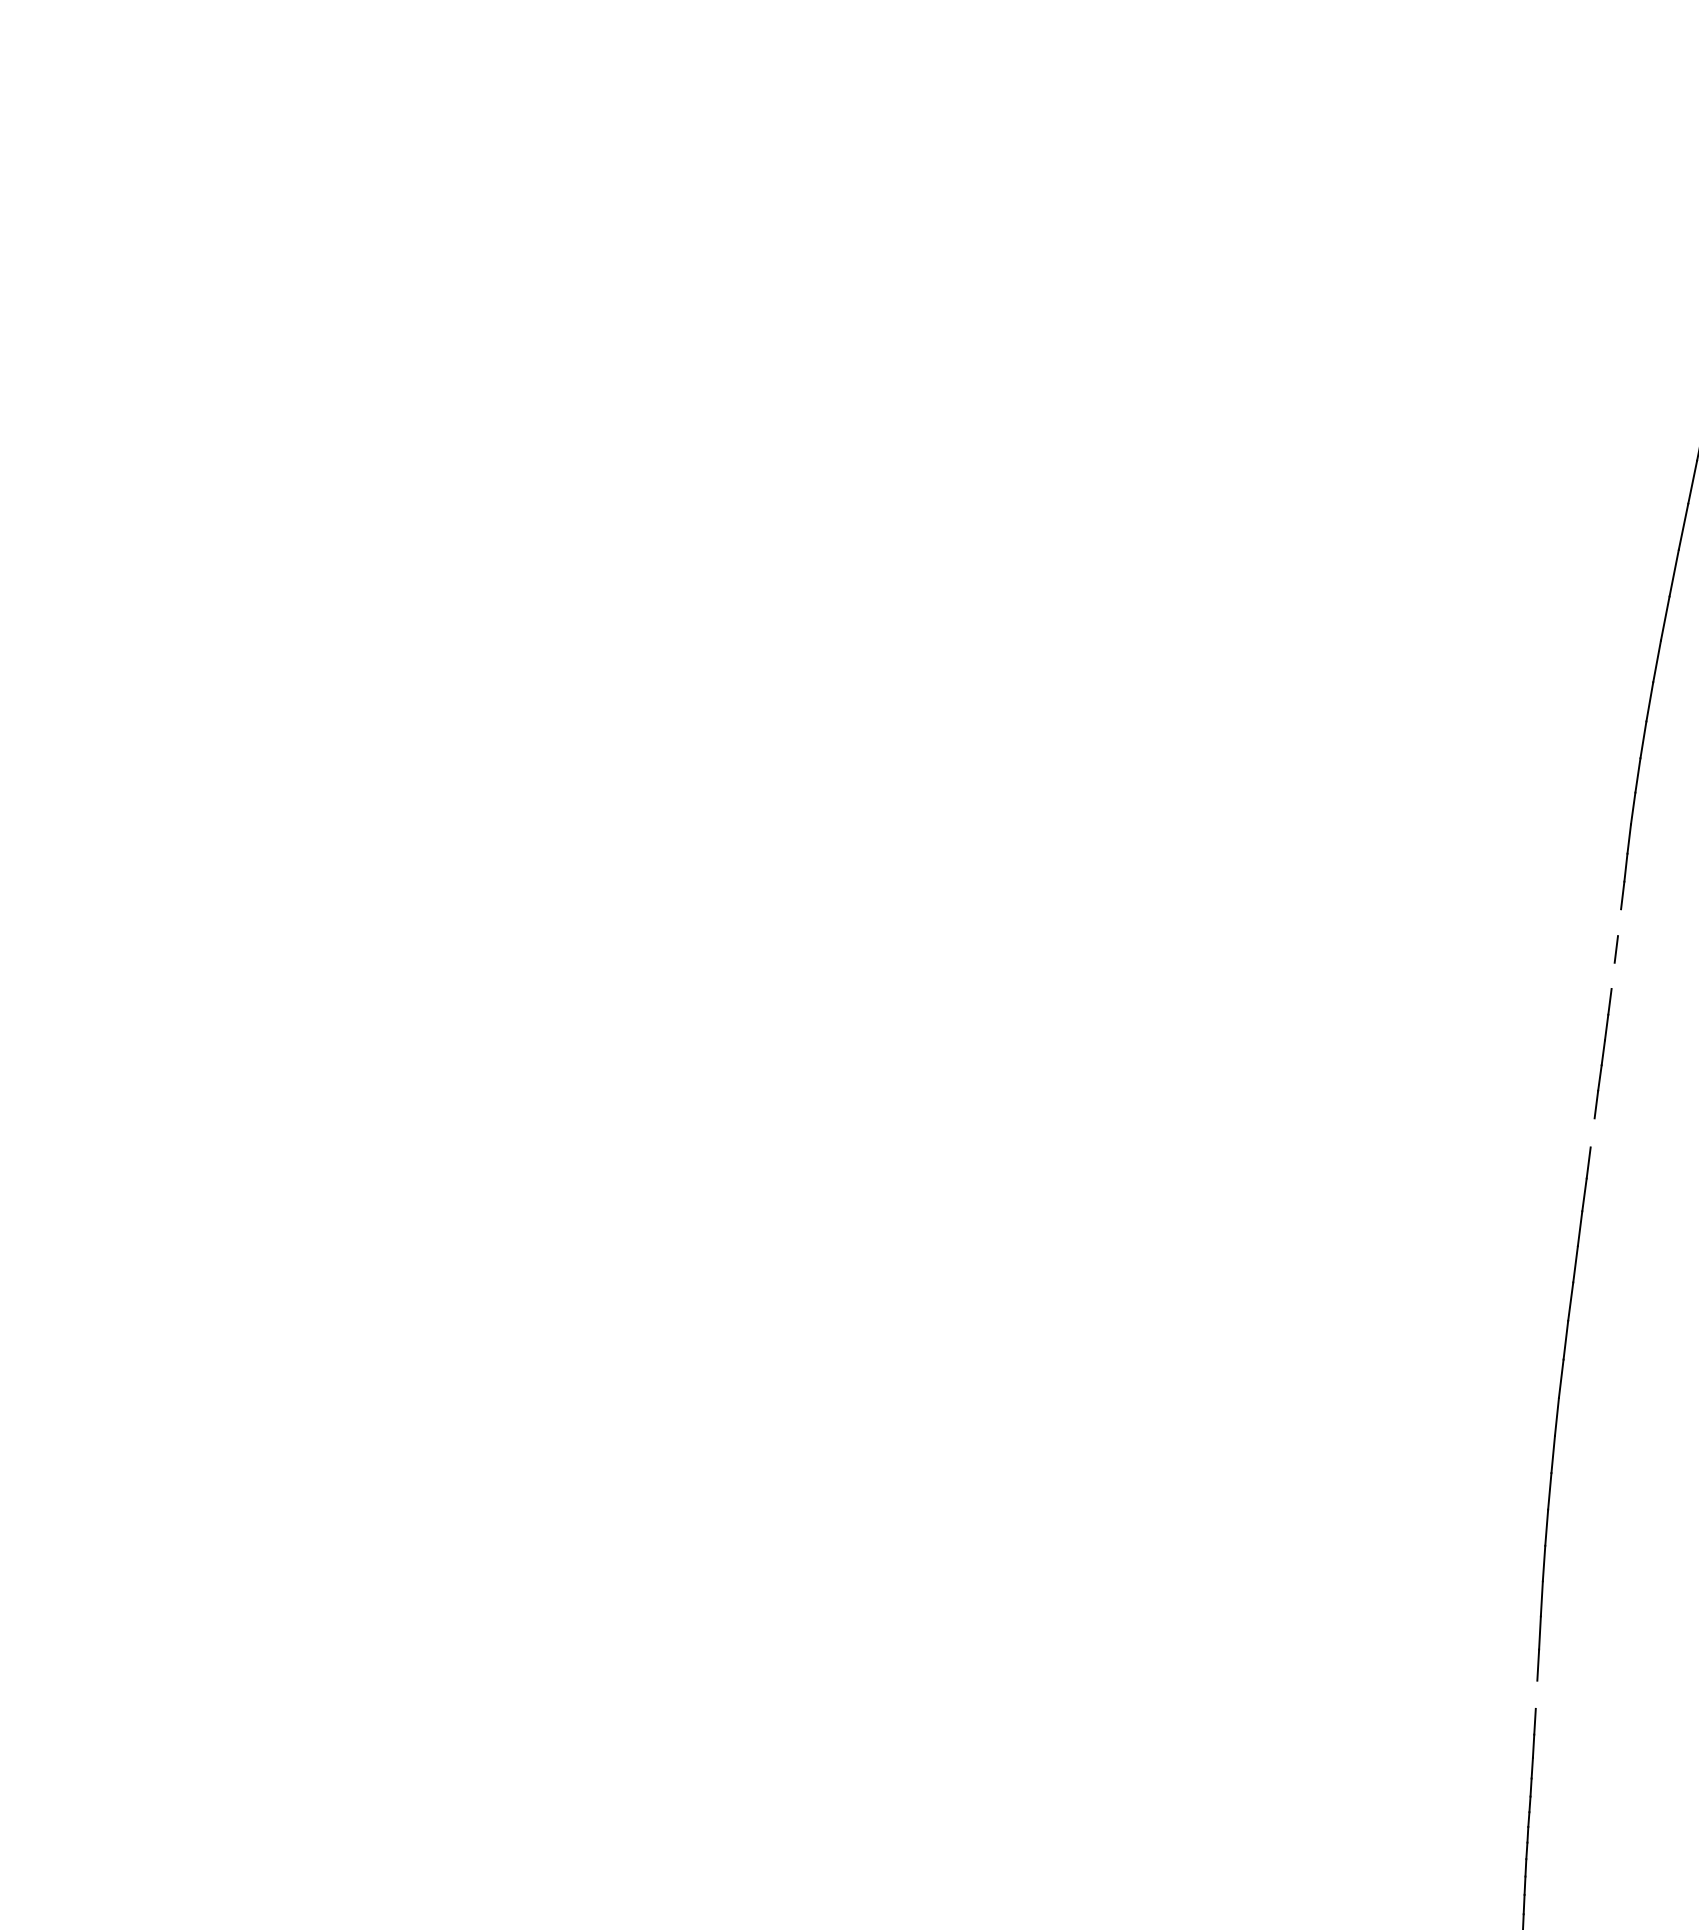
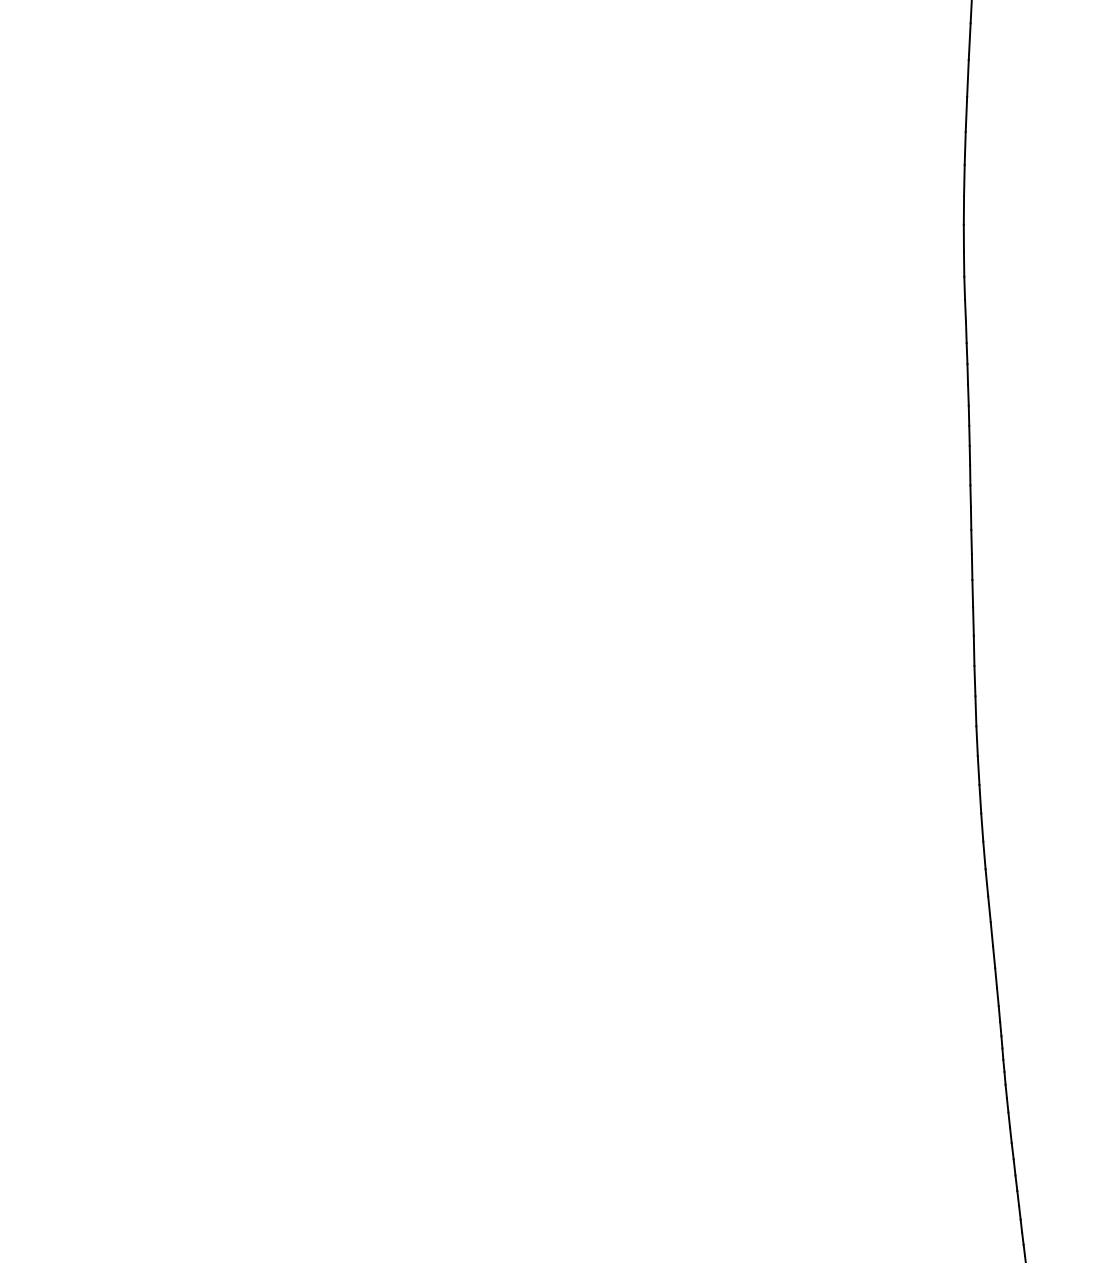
line: (1619, 922) -> (967, 353), added
line: (1612, 975) -> (967, 395), added
line: (1592, 1132) -> (970, 518), added
line: (1536, 1694) -> (994, 956), added

